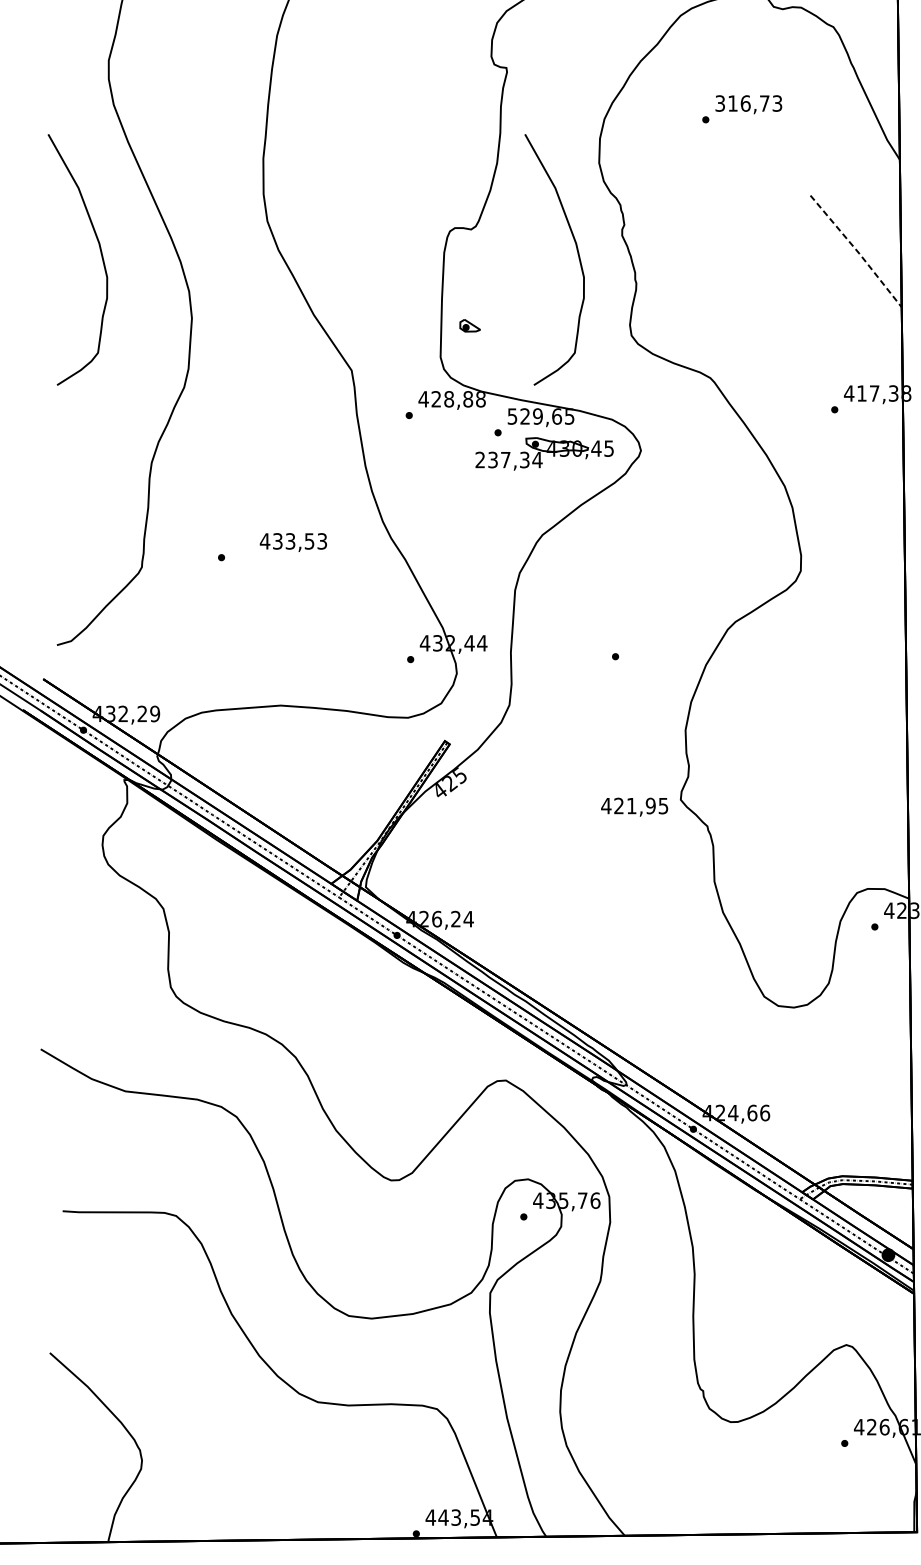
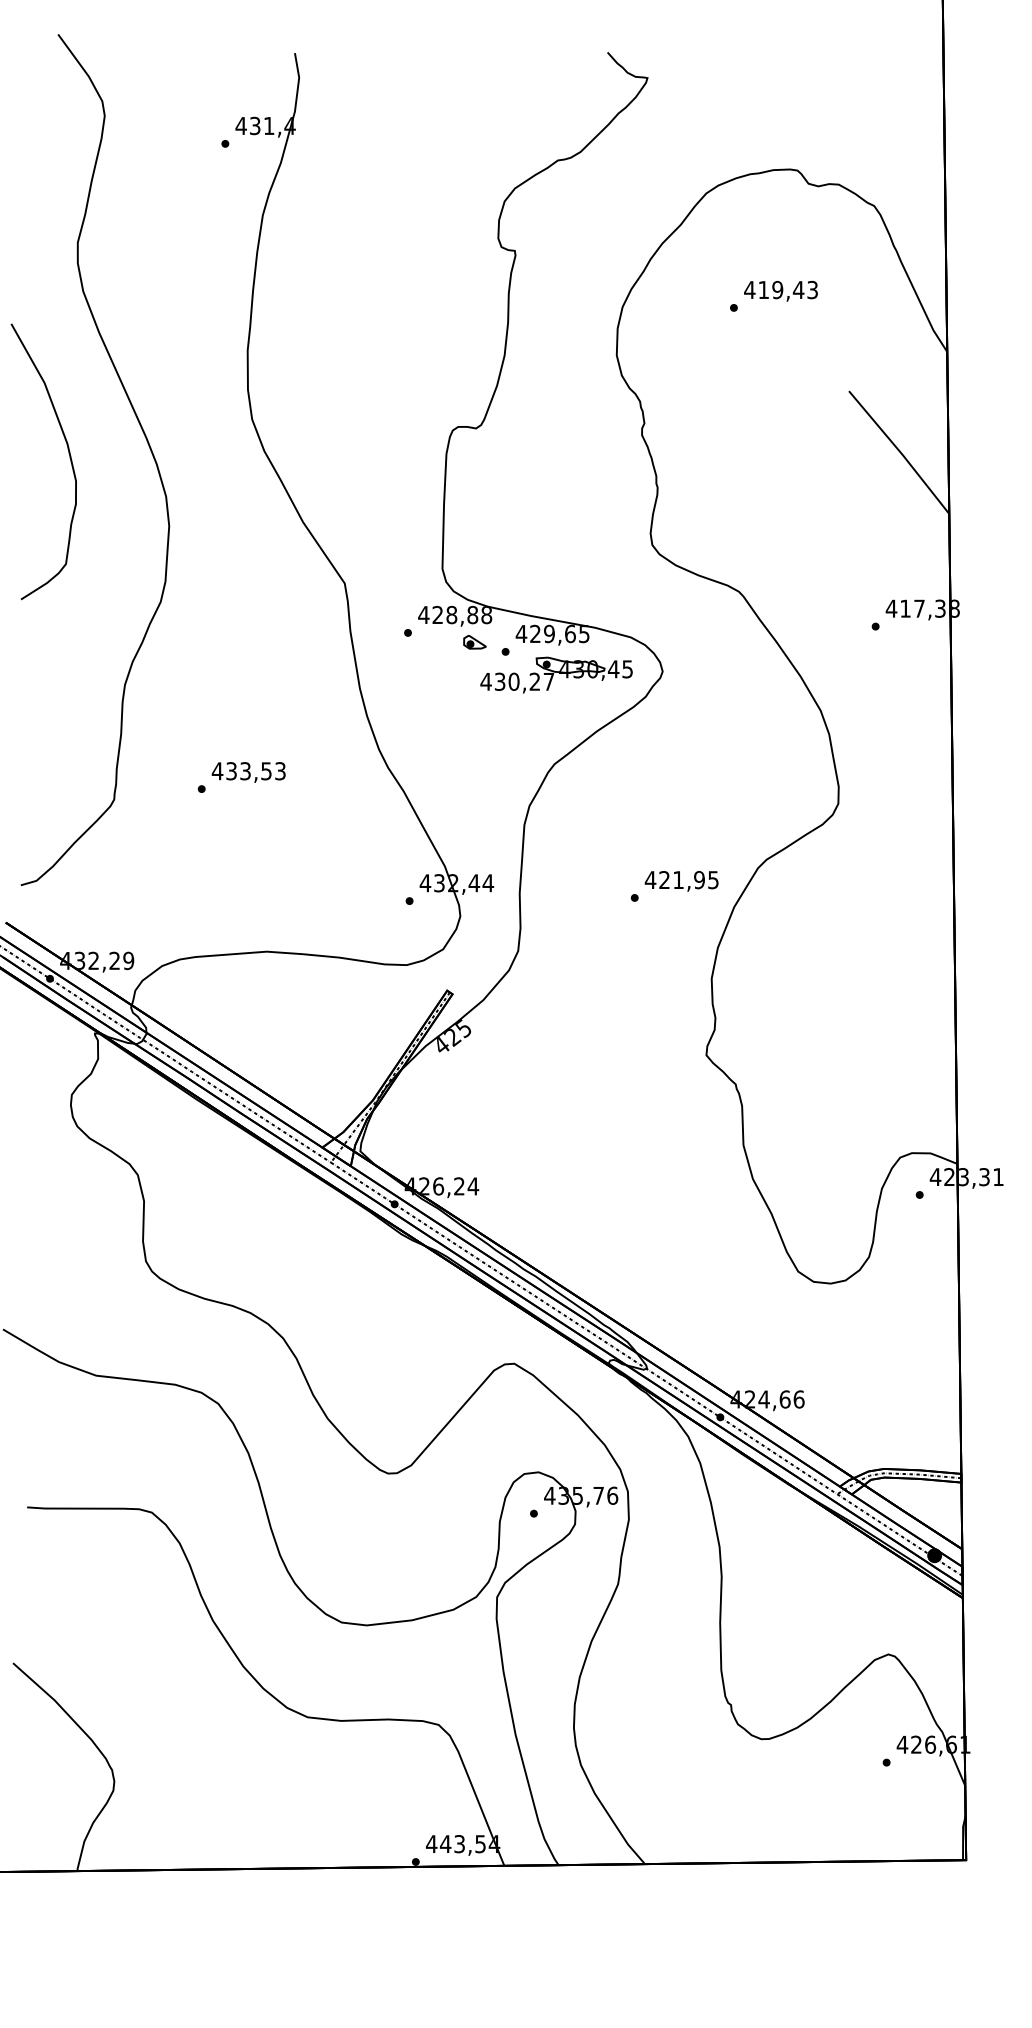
text: (742, 103) -> (774, 289), 316,73 -> 419,43
line: (858, 251) -> (901, 452), dashed -> solid
curve: (578, 256) -> (593, 458), removed
part: (469, 325) -> (474, 642), moved
text: (512, 416) -> (521, 634), 529,65 -> 429,65
text: (508, 459) -> (517, 681), 237,34 -> 430,27
text: (293, 542) -> (248, 772), moved
text: (634, 807) -> (681, 881), moved

